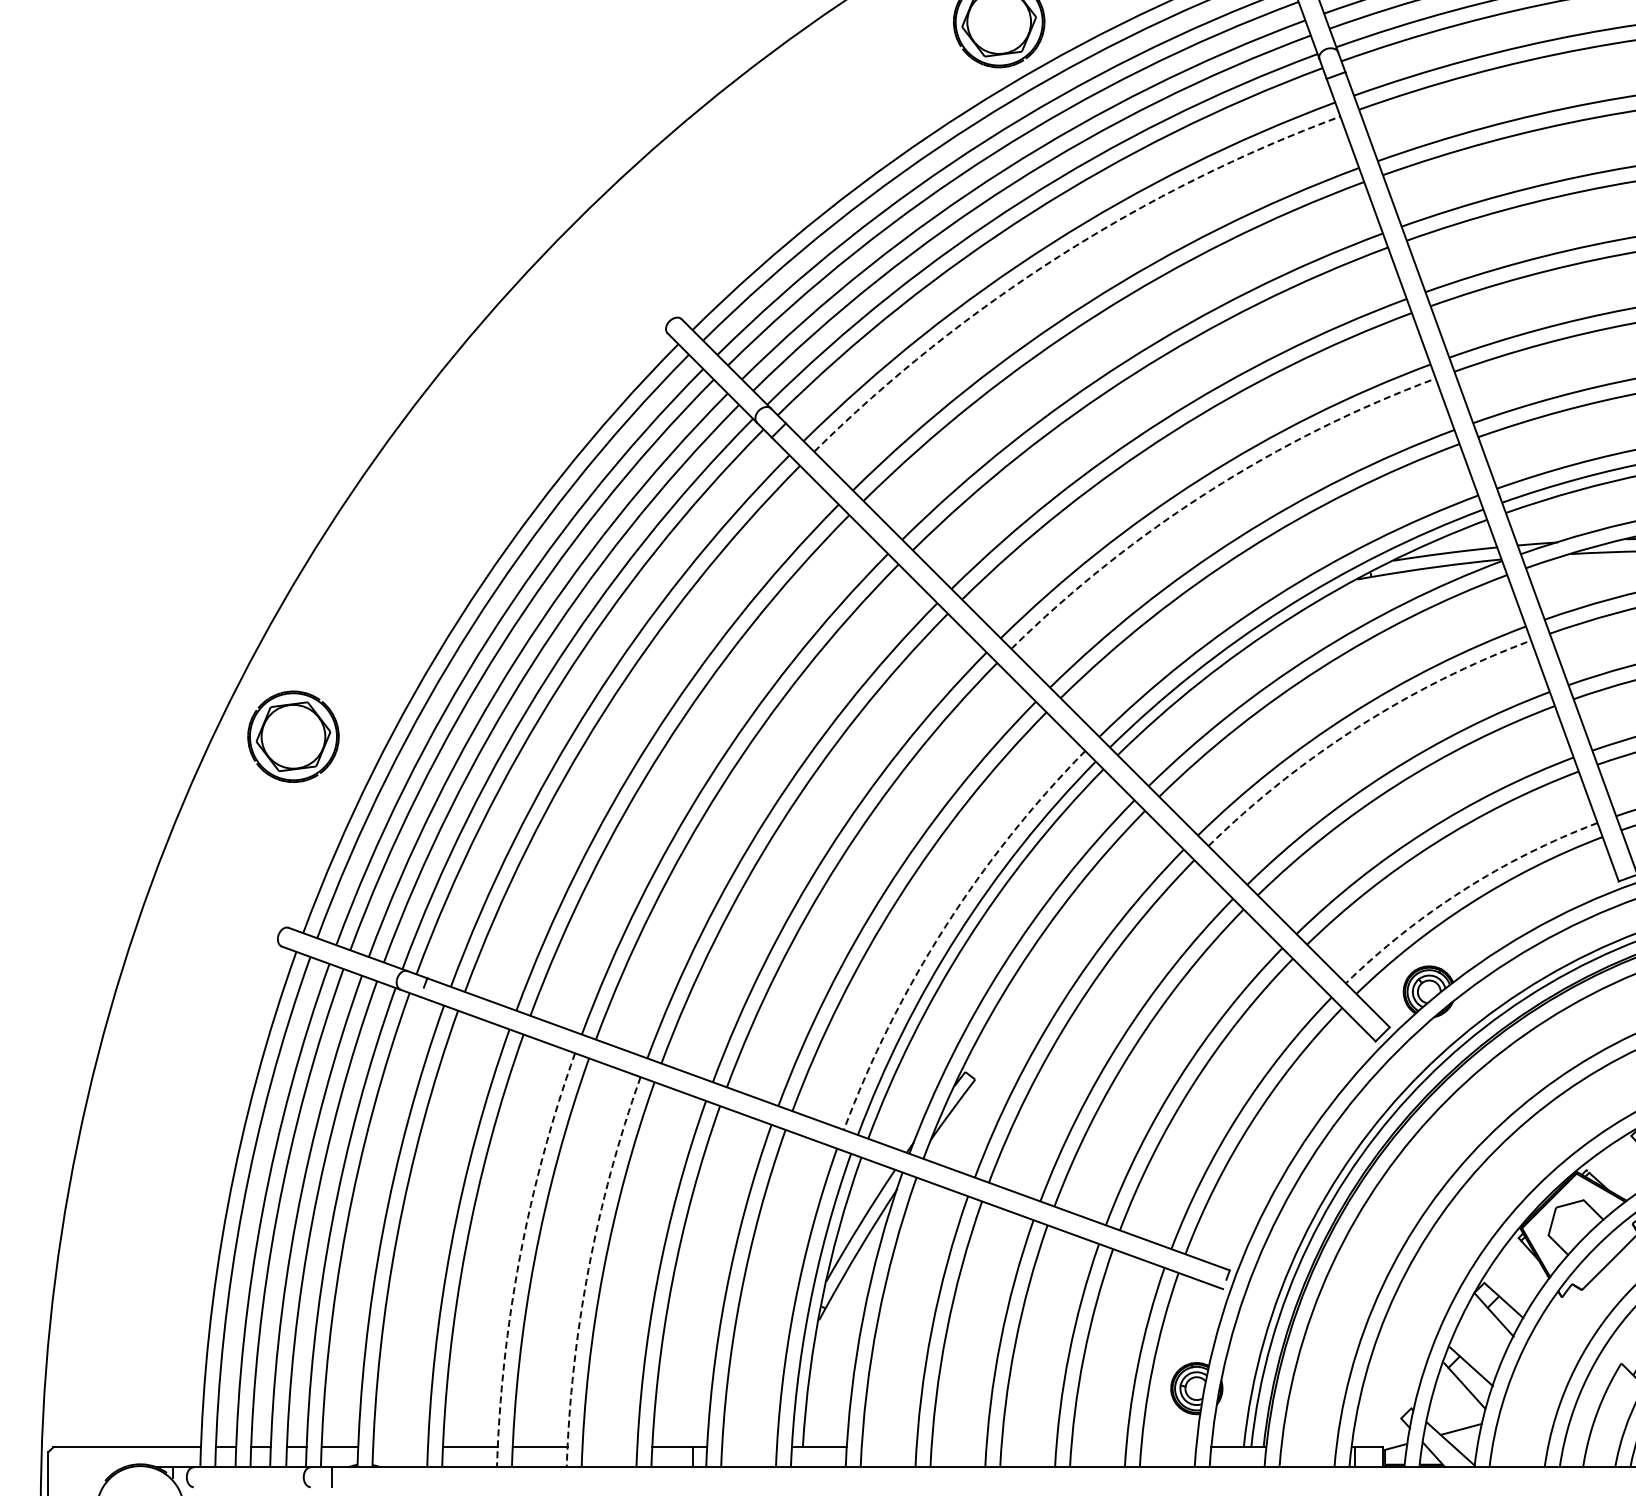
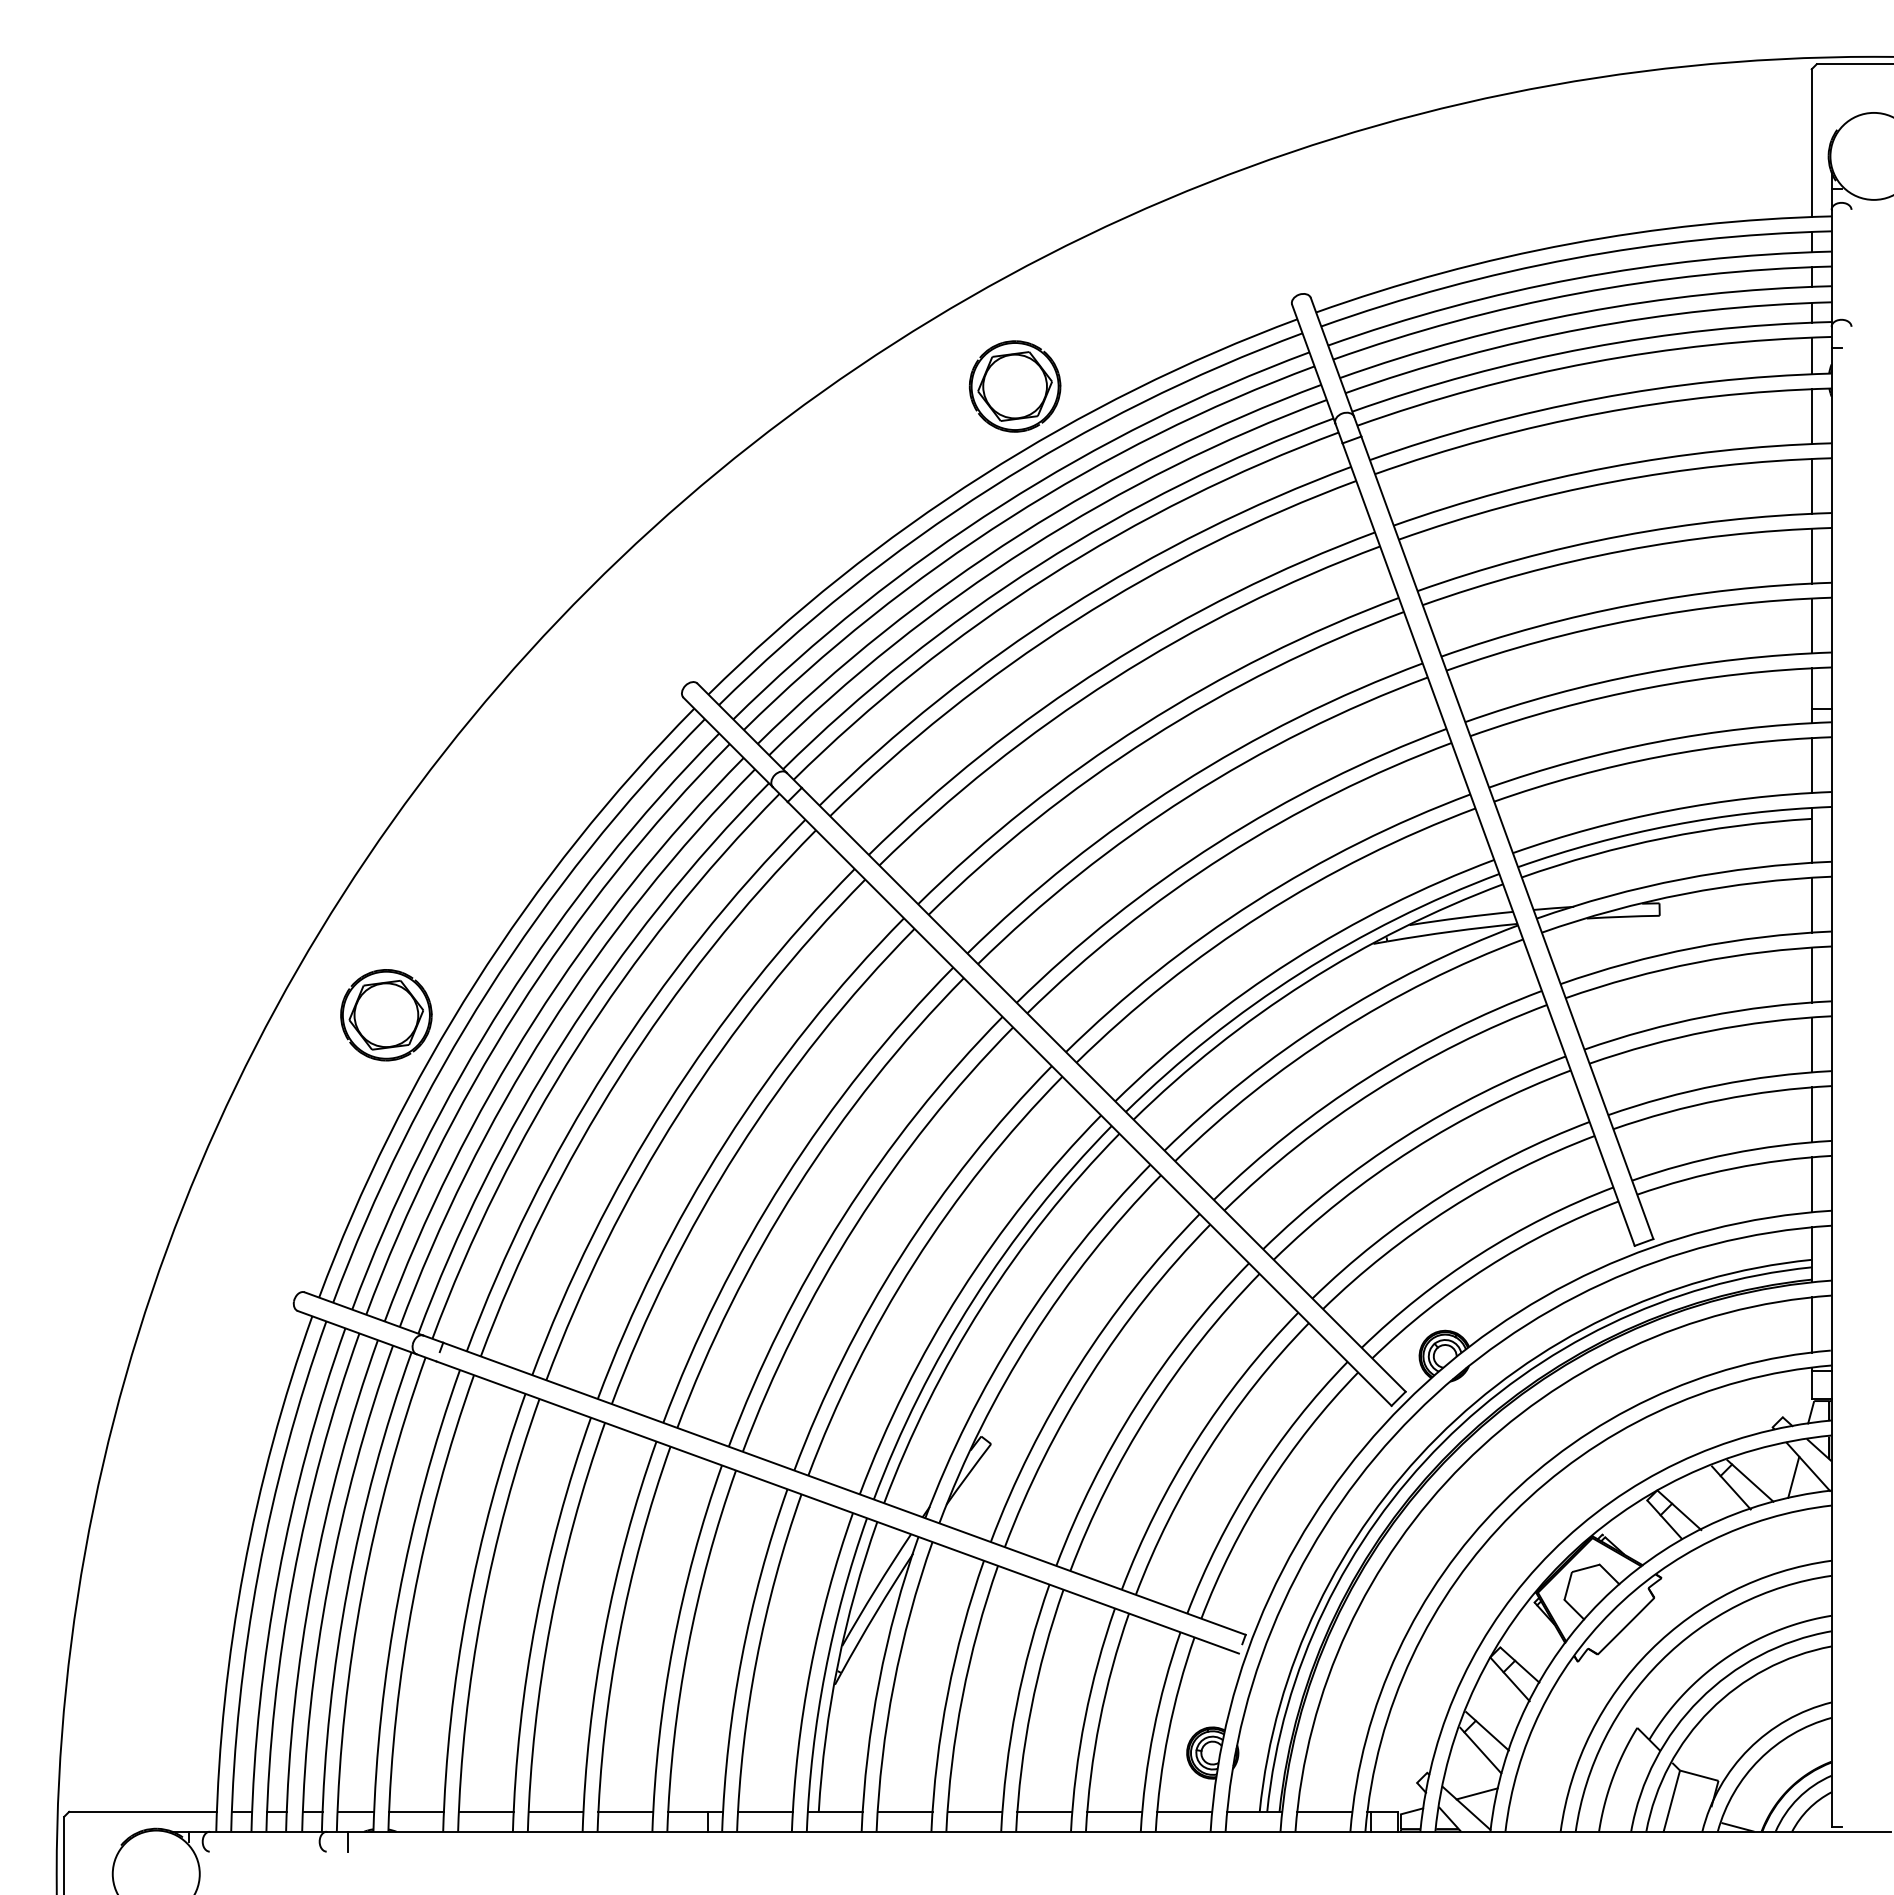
arc: (1059, 256) -> (1075, 620), dashed -> solid
arc: (1209, 491) -> (1225, 855), dashed -> solid
arc: (1359, 726) -> (1375, 1090), dashed -> solid
part: (293, 737) -> (386, 1015), moved
arc: (1463, 890) -> (1479, 1254), dashed -> solid
arc: (944, 928) -> (960, 1292), dashed -> solid
arc: (519, 1257) -> (535, 1621), dashed -> solid
arc: (588, 1269) -> (604, 1633), dashed -> solid
line: (400, 1447) -> (416, 1811), added
line: (609, 1447) -> (625, 1811), added
line: (749, 1447) -> (765, 1811), added
line: (888, 1447) -> (904, 1811), added
line: (958, 1447) -> (974, 1811), added
line: (1028, 1447) -> (1044, 1811), added
line: (1098, 1447) -> (1114, 1811), added
line: (1168, 1447) -> (1184, 1811), added
line: (1308, 1447) -> (1324, 1811), added

